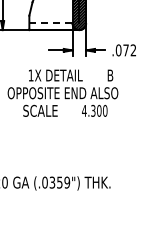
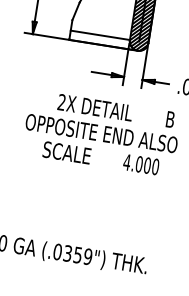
line: (50, 23) -> (99, 35), dashed -> solid
text: (30, 75) -> (61, 102), 1X -> 2X
text: (93, 110) -> (139, 163), 4.300 -> 4.000

